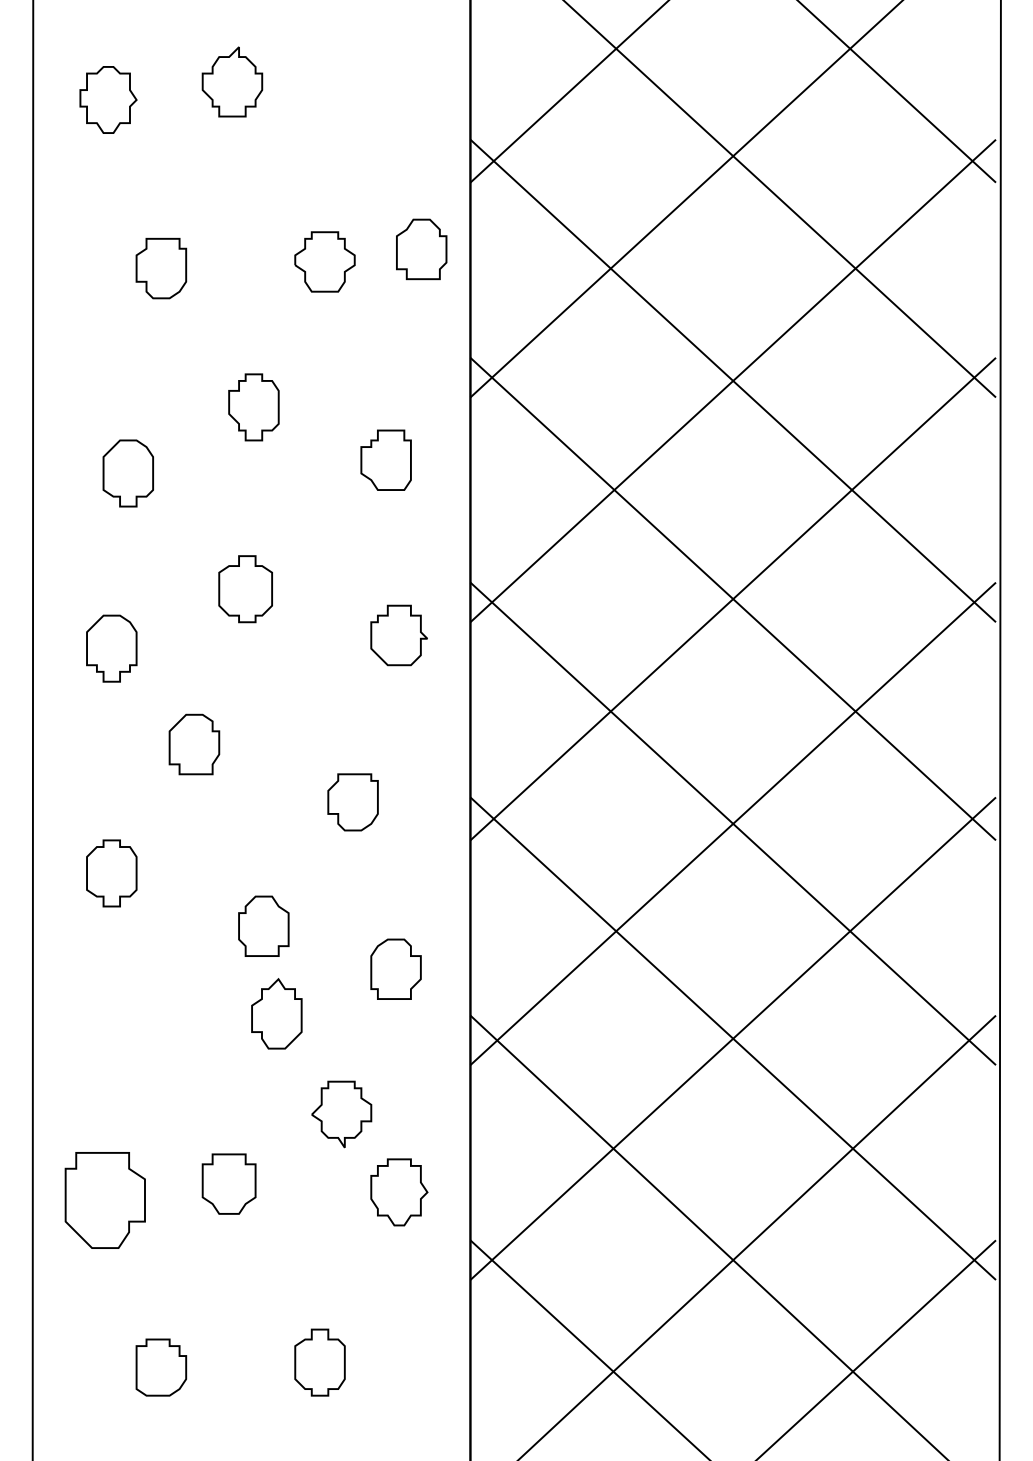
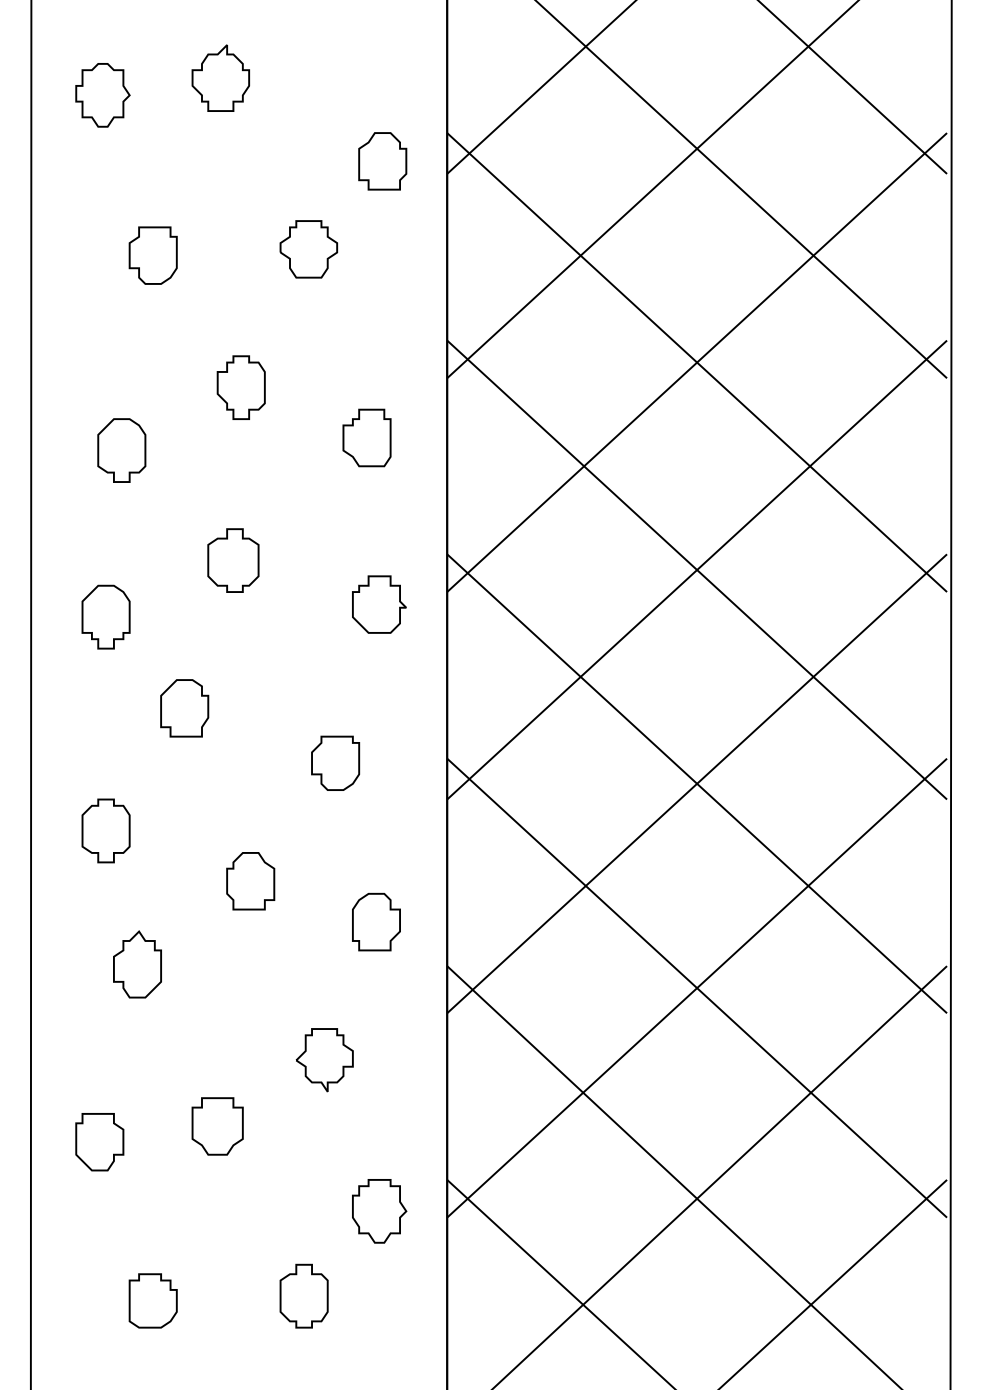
part: (421, 249) -> (382, 161), moved
part: (276, 1013) -> (137, 964), moved
part: (399, 1192) -> (379, 1211), moved
part: (104, 1200) -> (99, 1142), size x0.62

